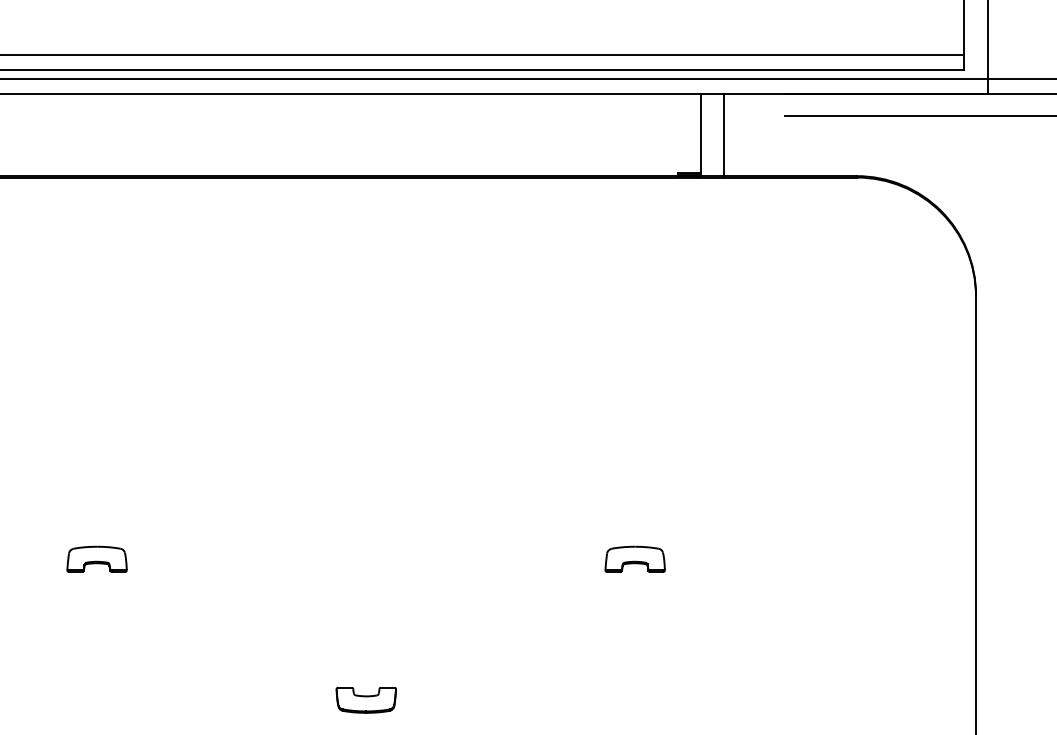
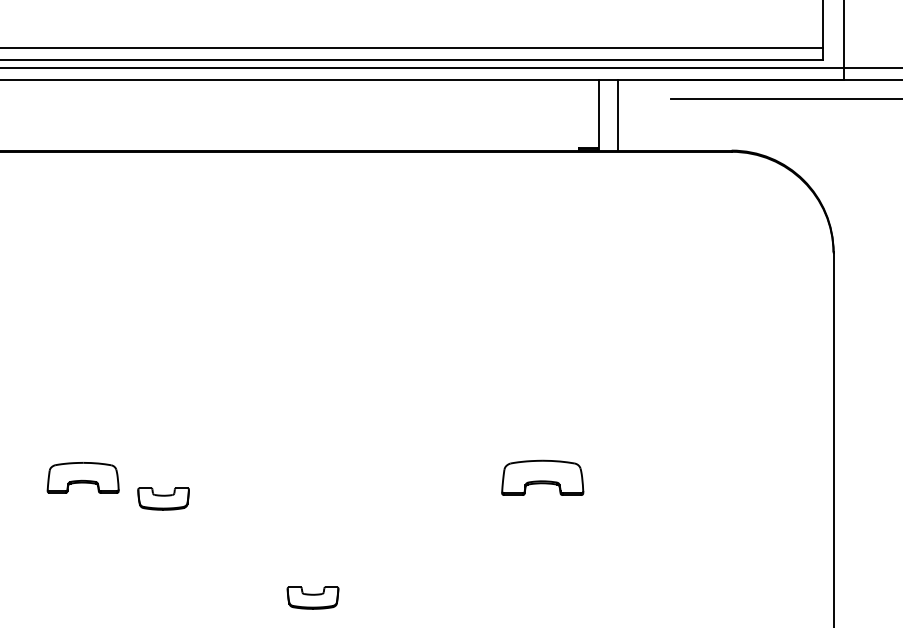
part: (96, 558) -> (82, 477), size x1.4
part: (634, 558) -> (542, 477), size x1.6
part: (190, 583) -> (162, 498), added

